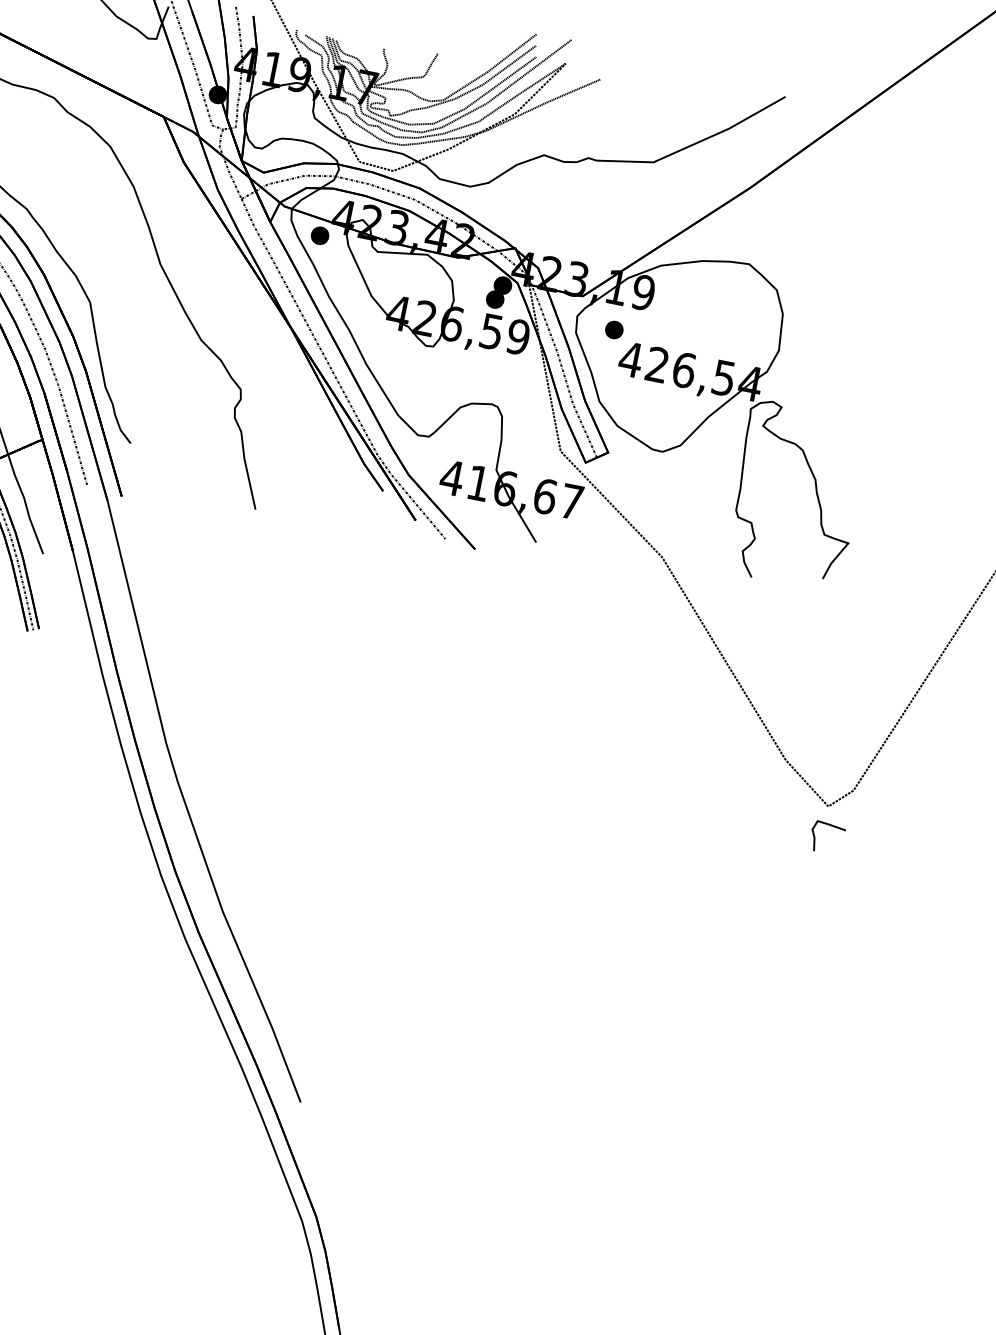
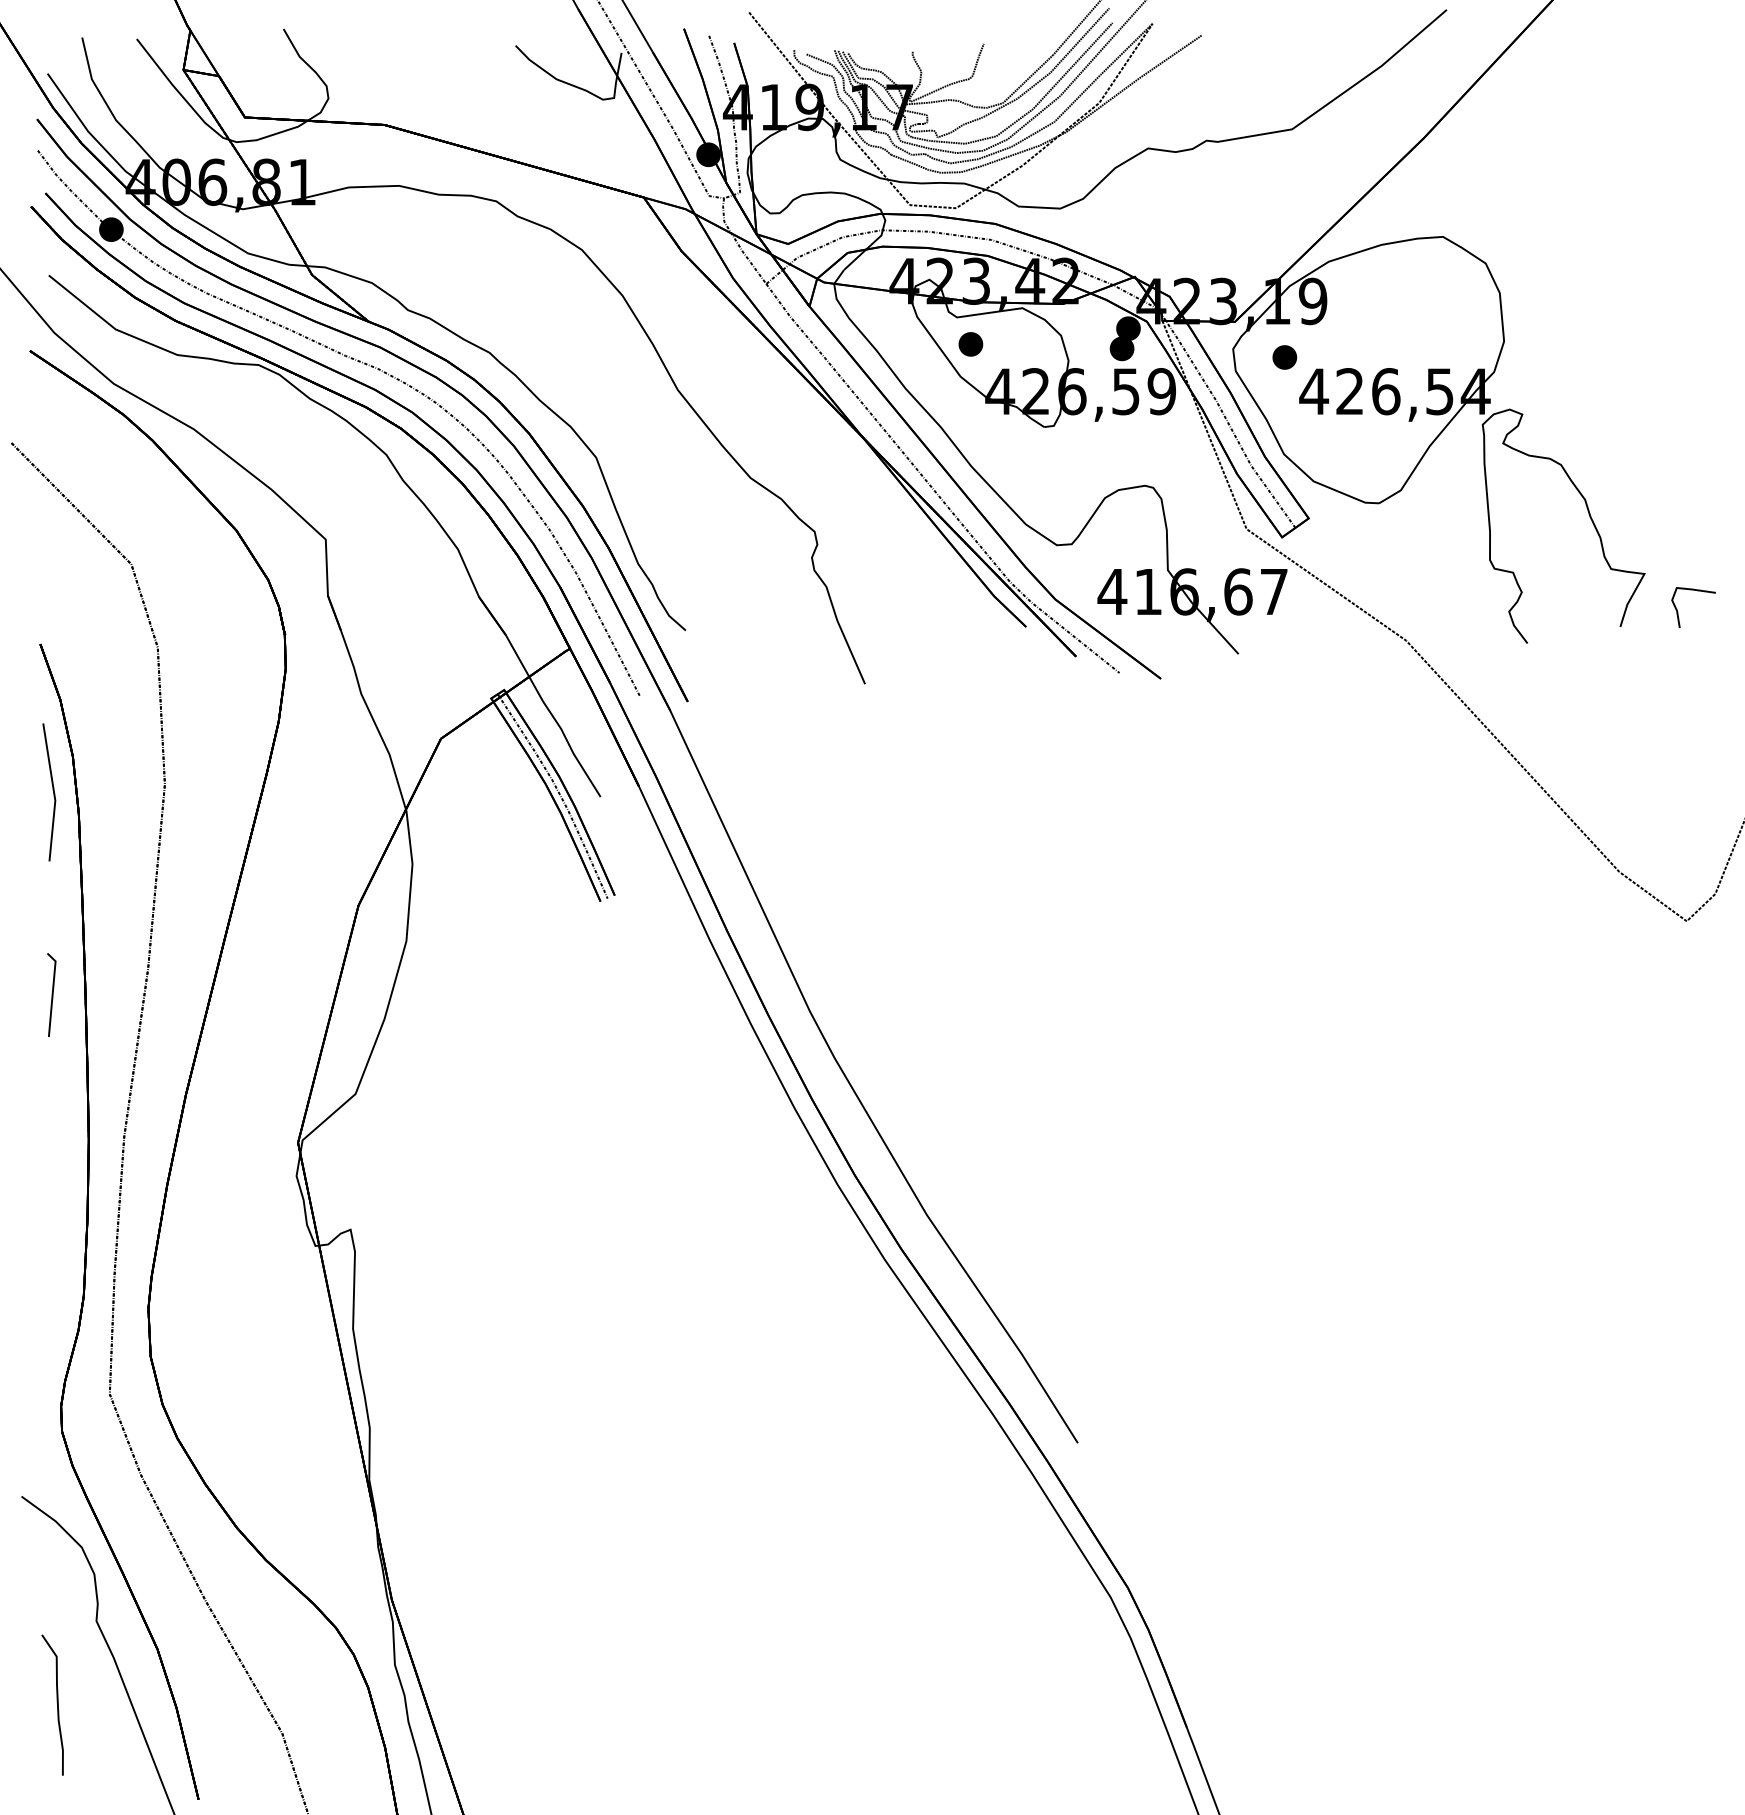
part: (319, 235) -> (970, 344), moved
curve: (815, 839) -> (1678, 612), moved

